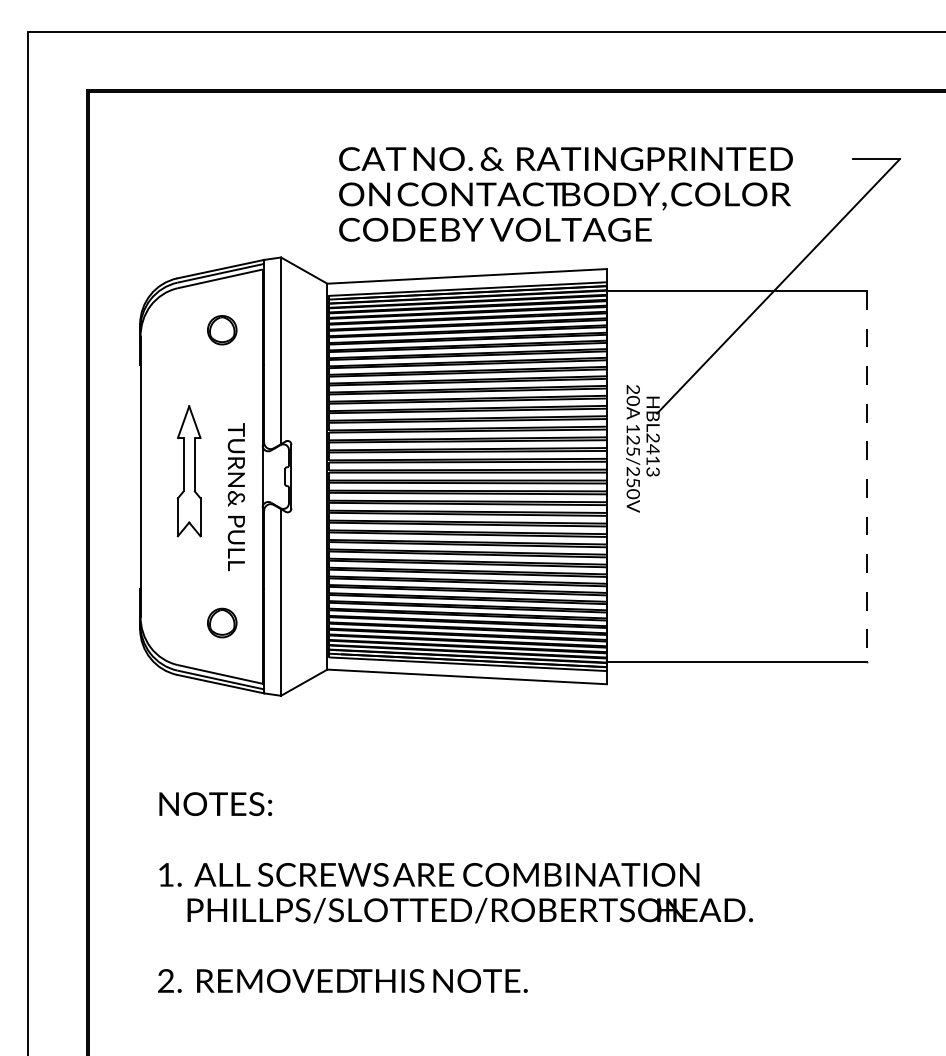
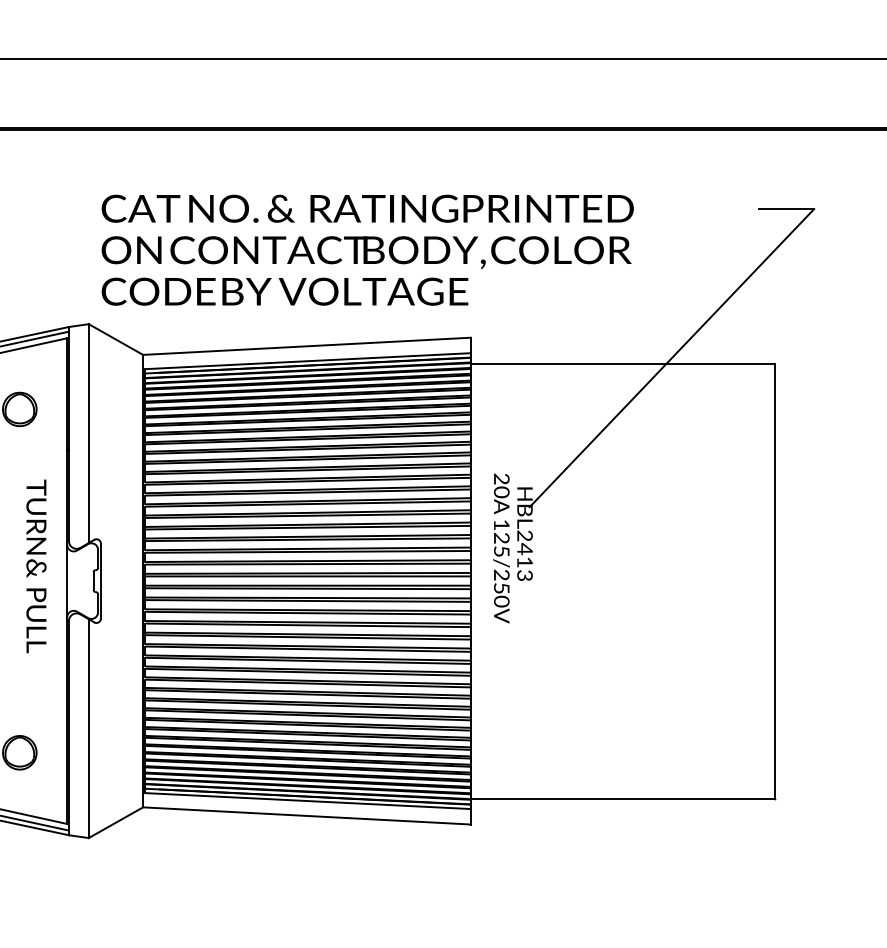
text: (565, 194) -> (367, 250), moved
line: (866, 476) -> (775, 580), dashed -> solid
text: (235, 497) -> (35, 566), moved

